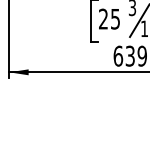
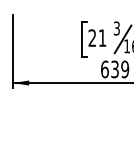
text: (115, 18) -> (102, 37), 25 -> 21

